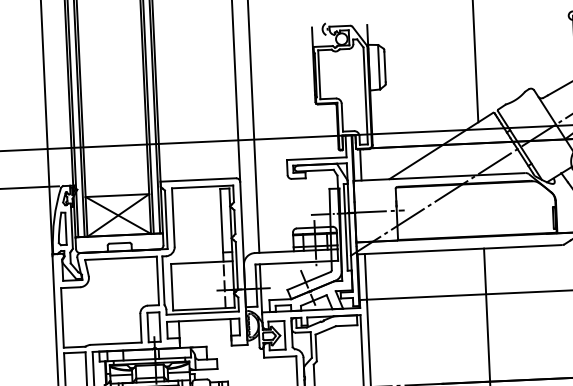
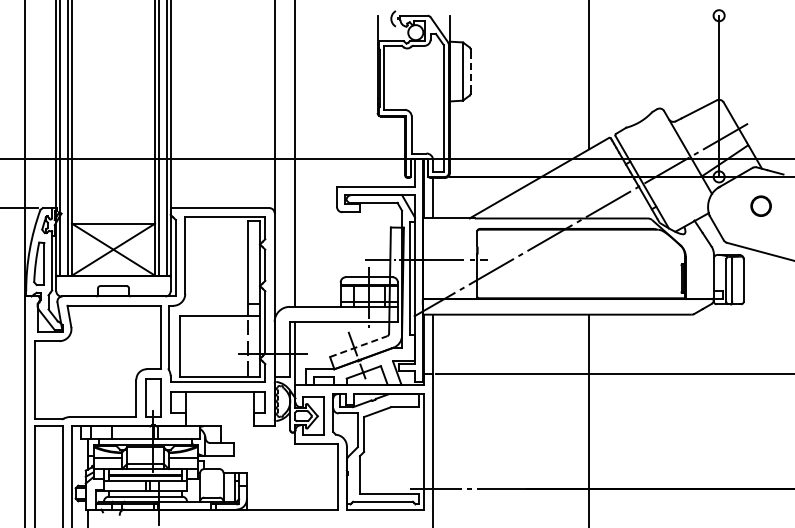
line: (384, 66) -> (470, 71), solid -> dashed
line: (308, 280) -> (358, 346), solid -> dashed

